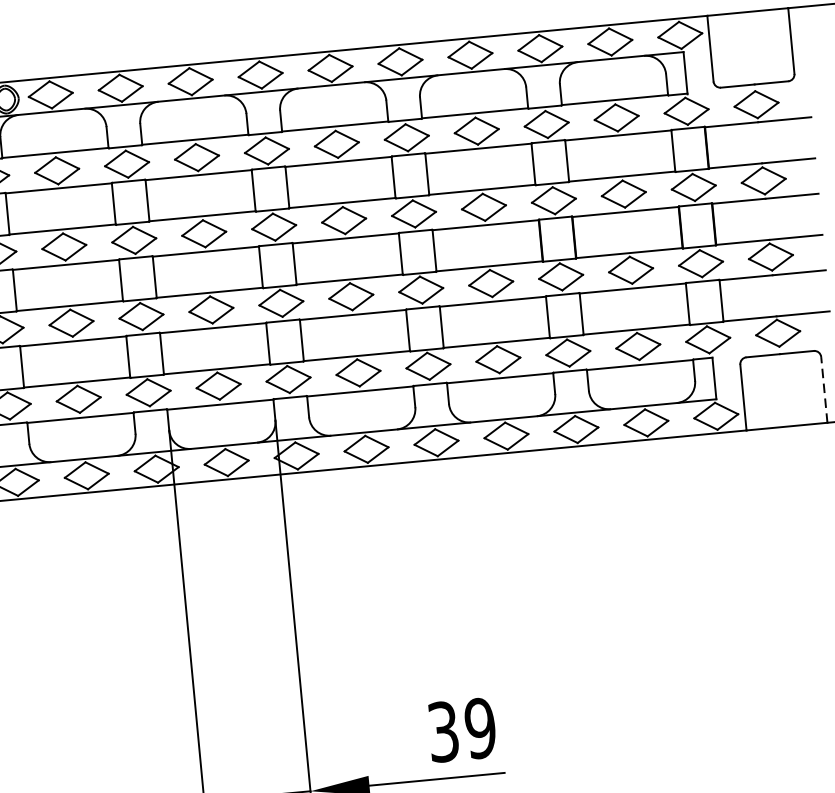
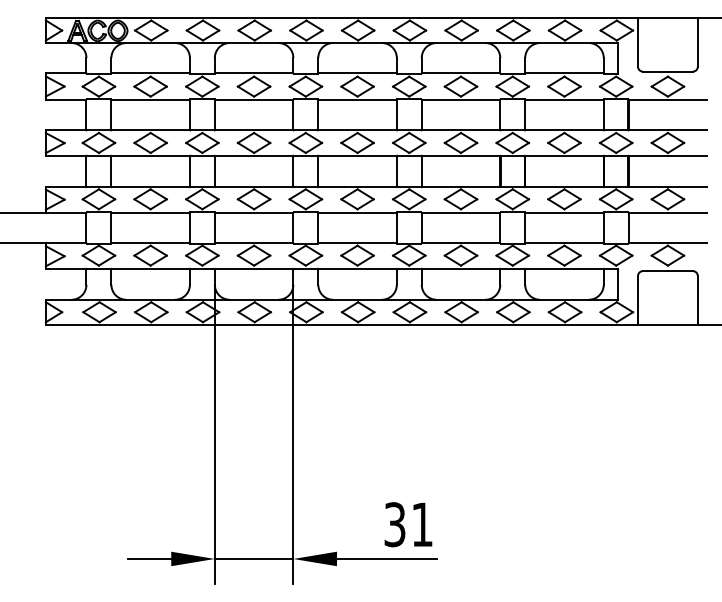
line: (823, 388) -> (697, 299), dashed -> solid
text: (480, 728) -> (422, 524), 39 -> 31

